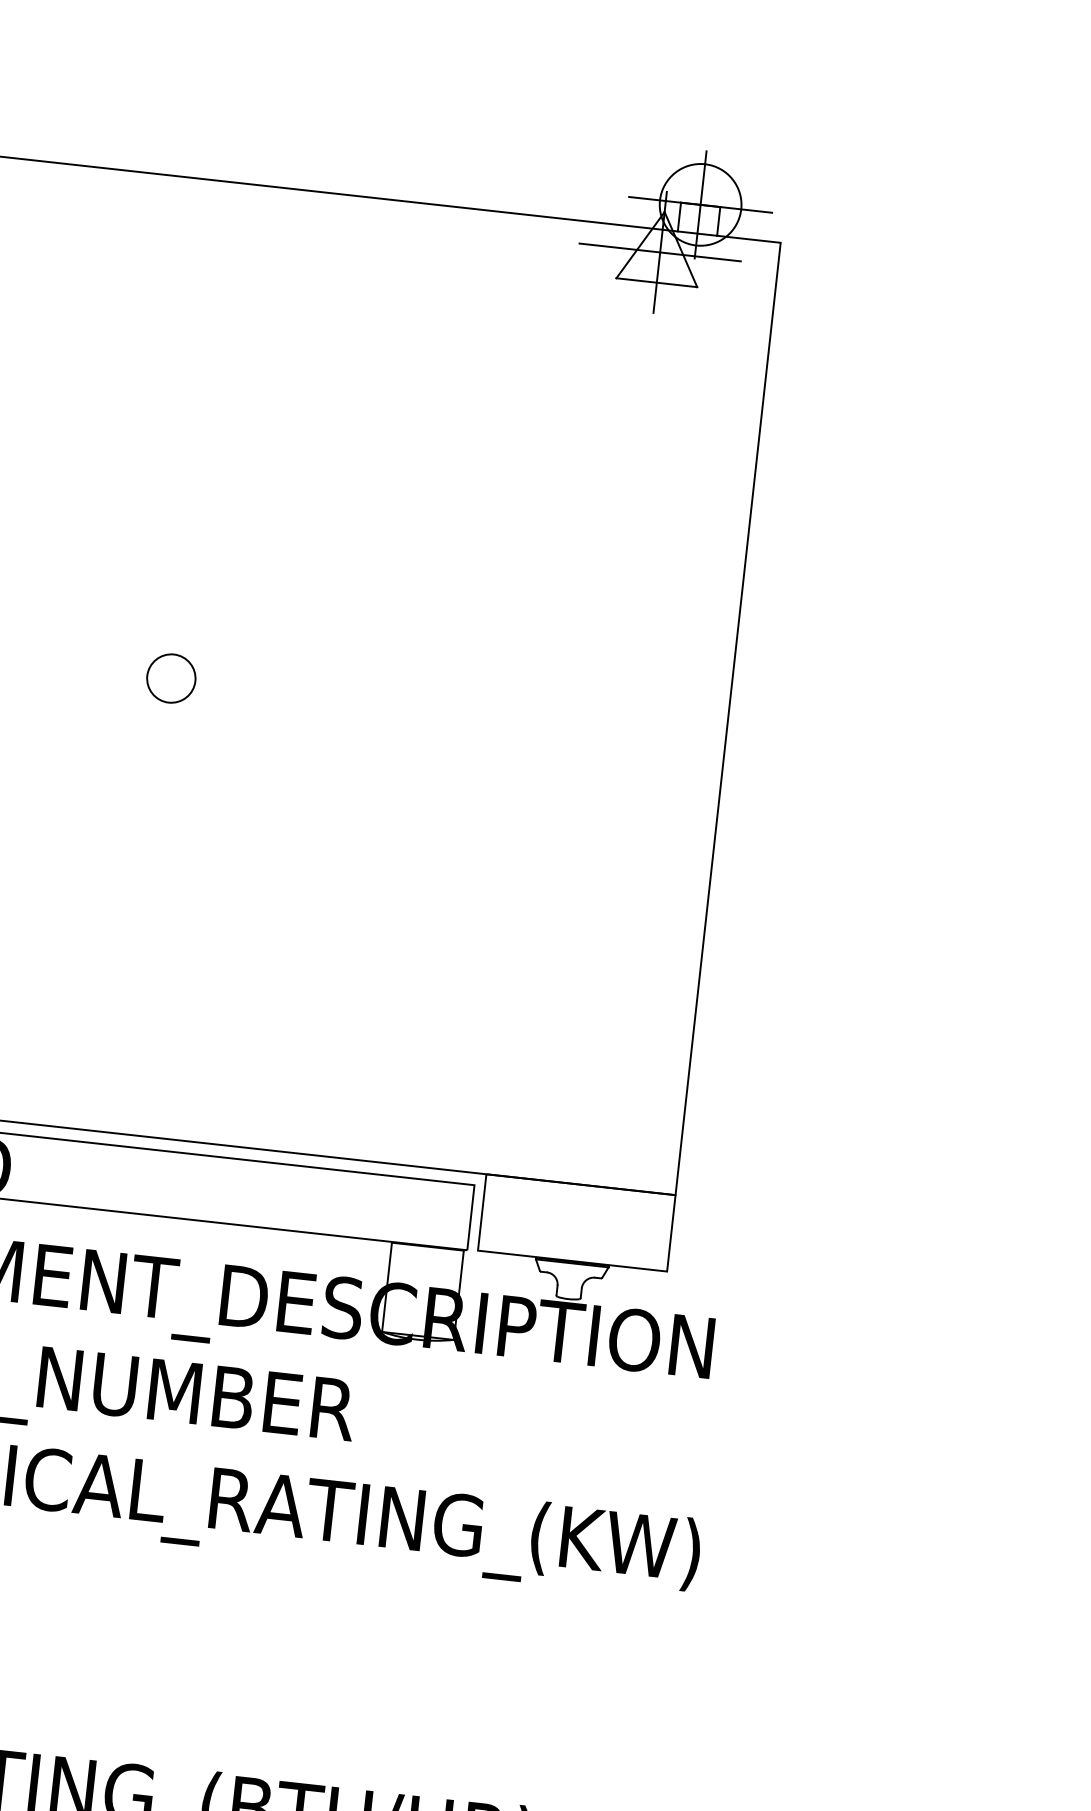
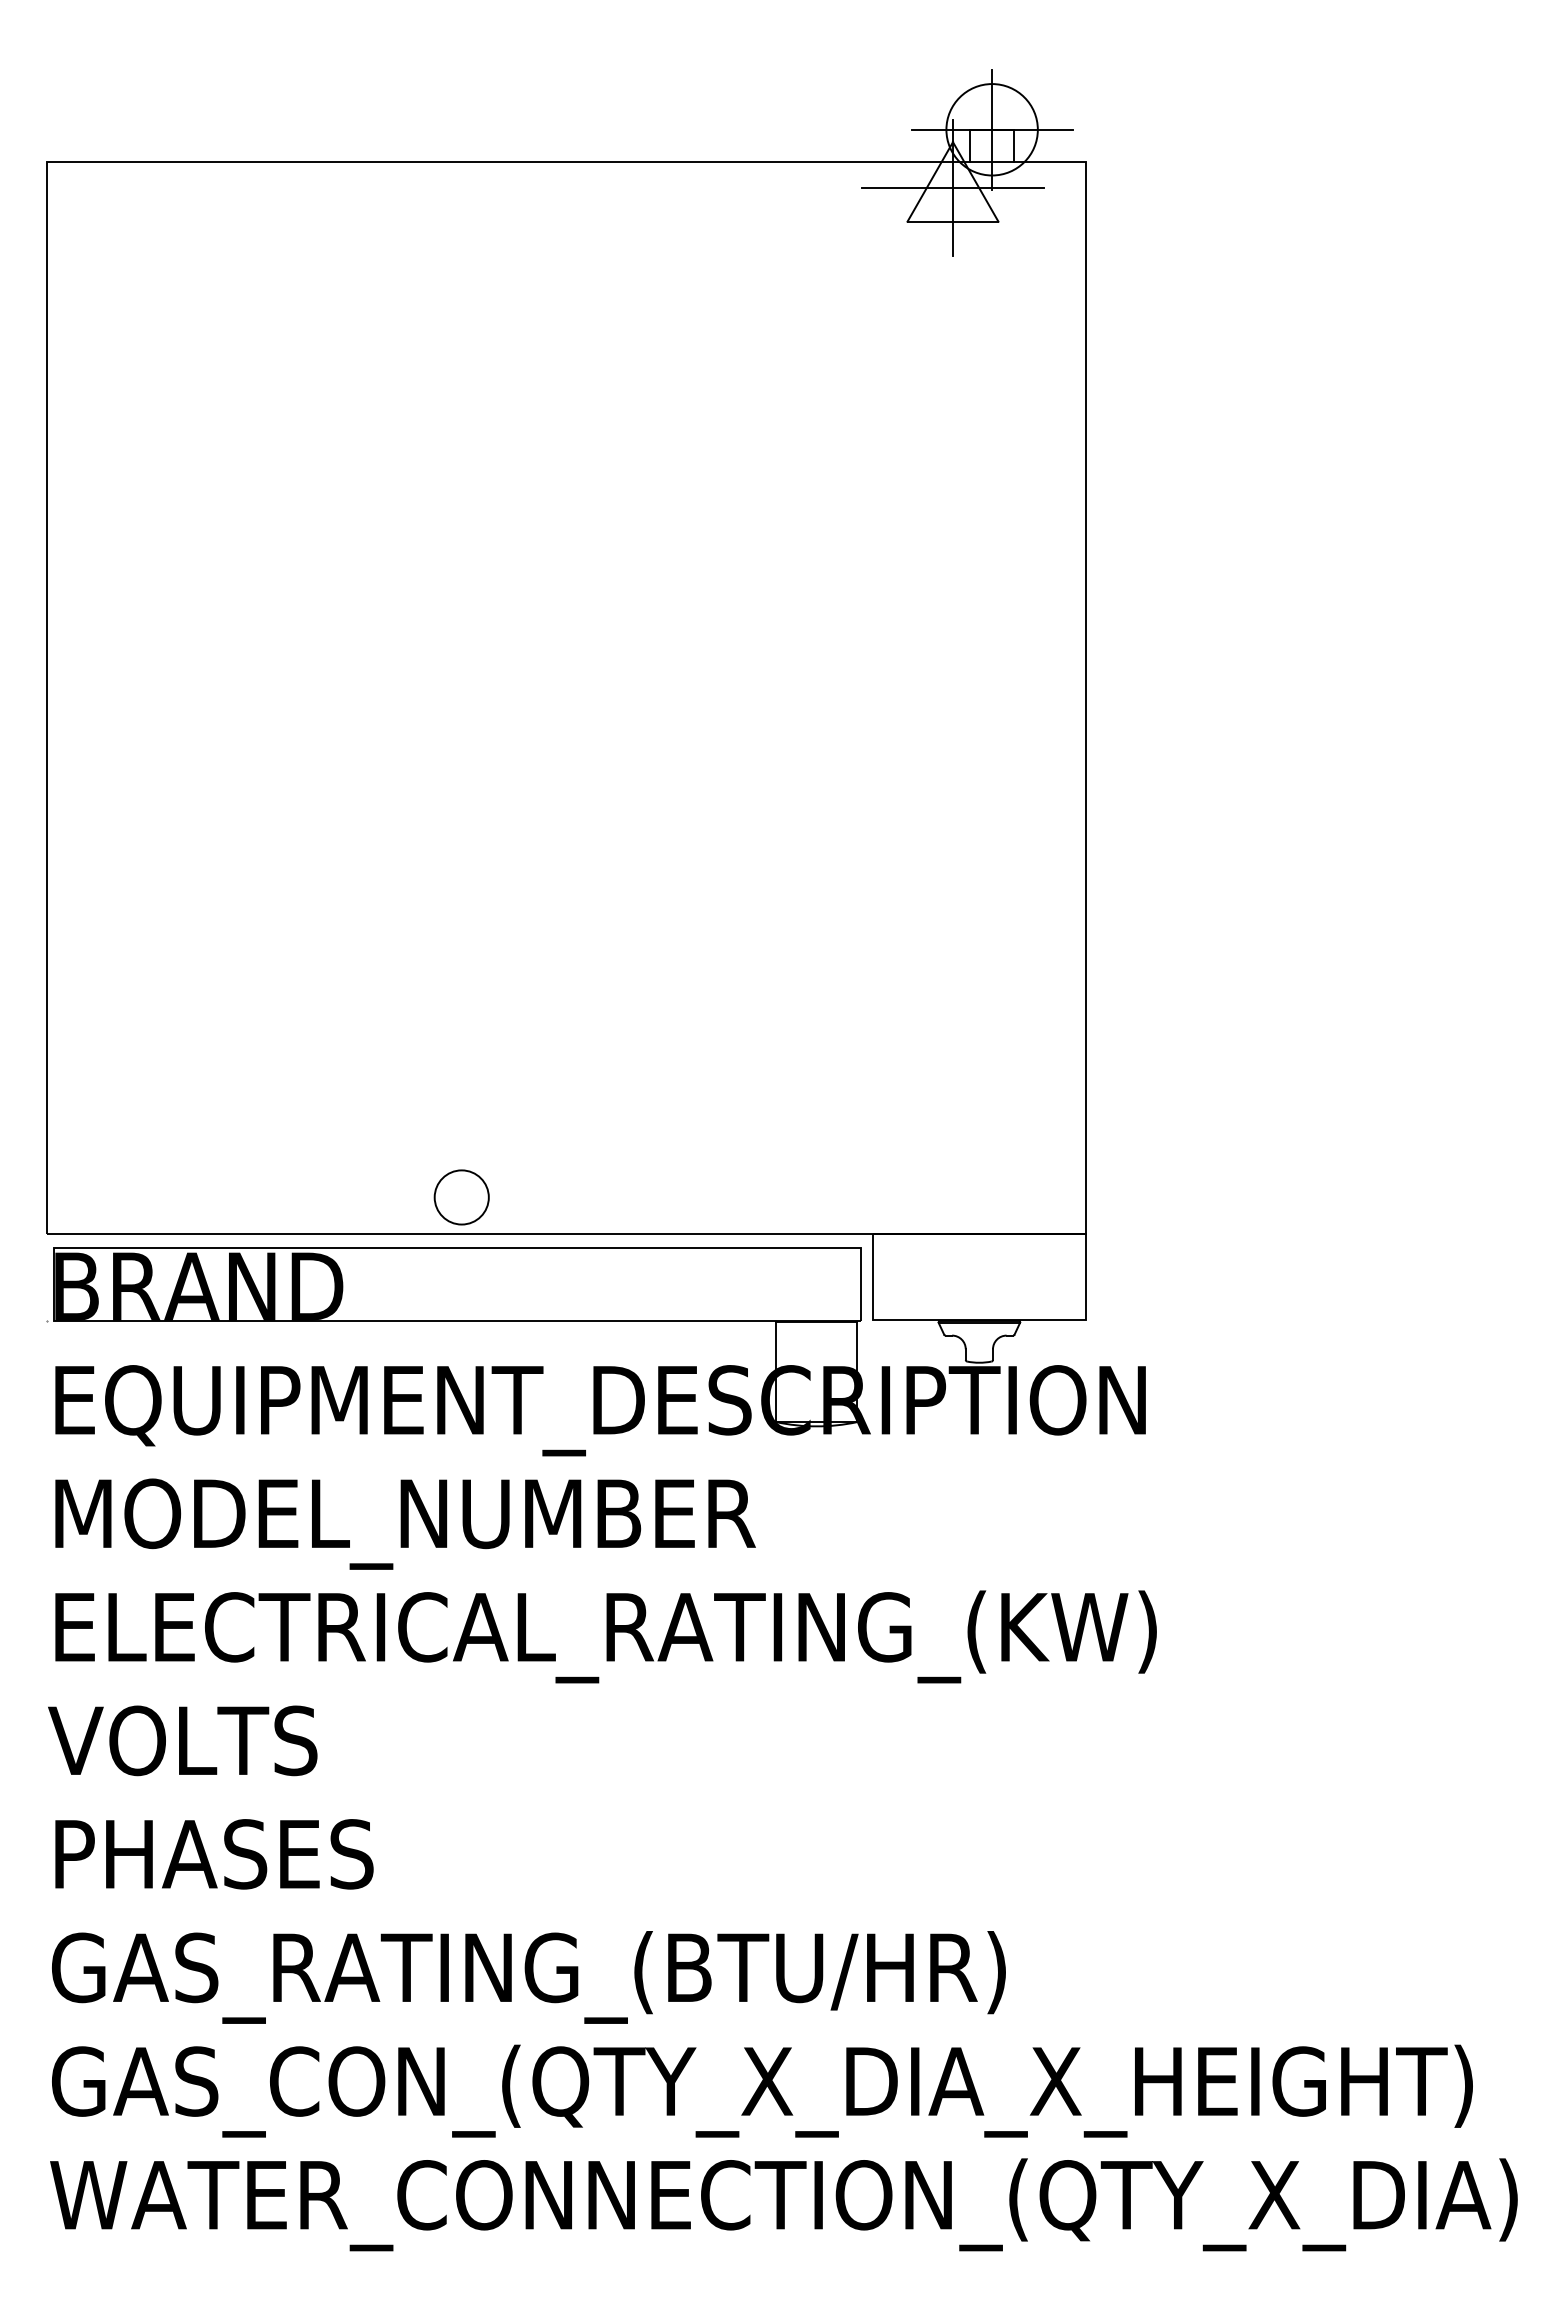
circle: (171, 678) -> (461, 1197), moved

